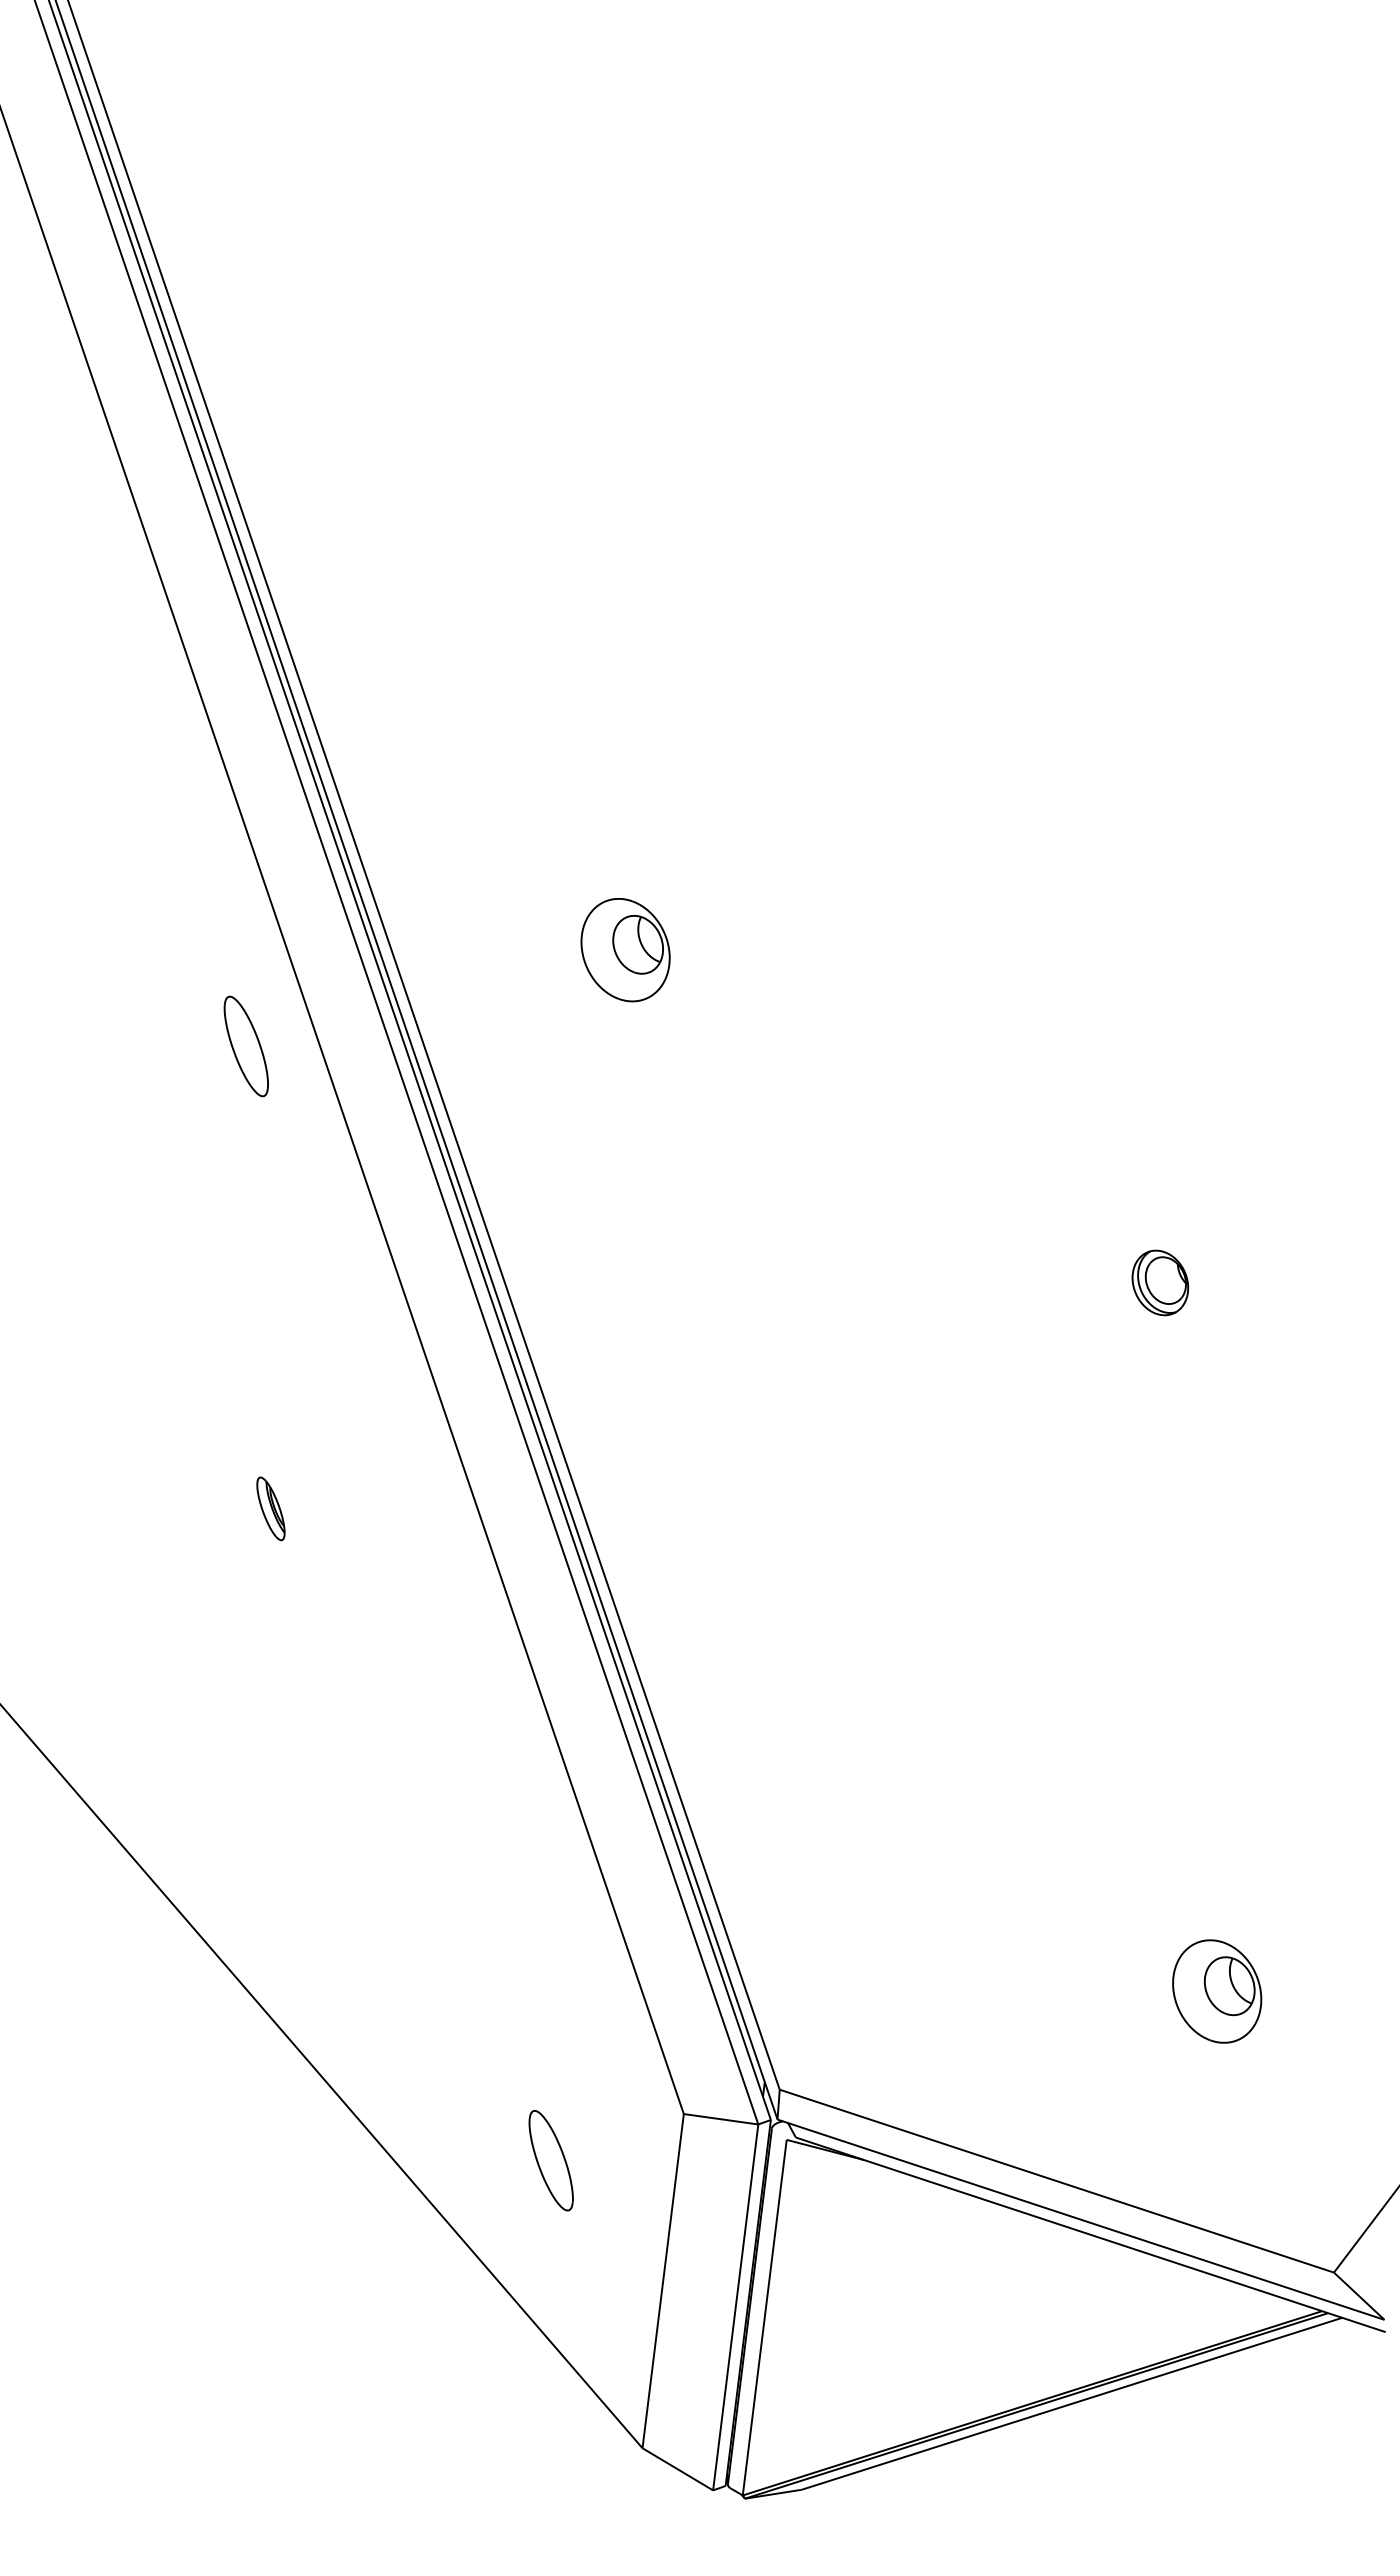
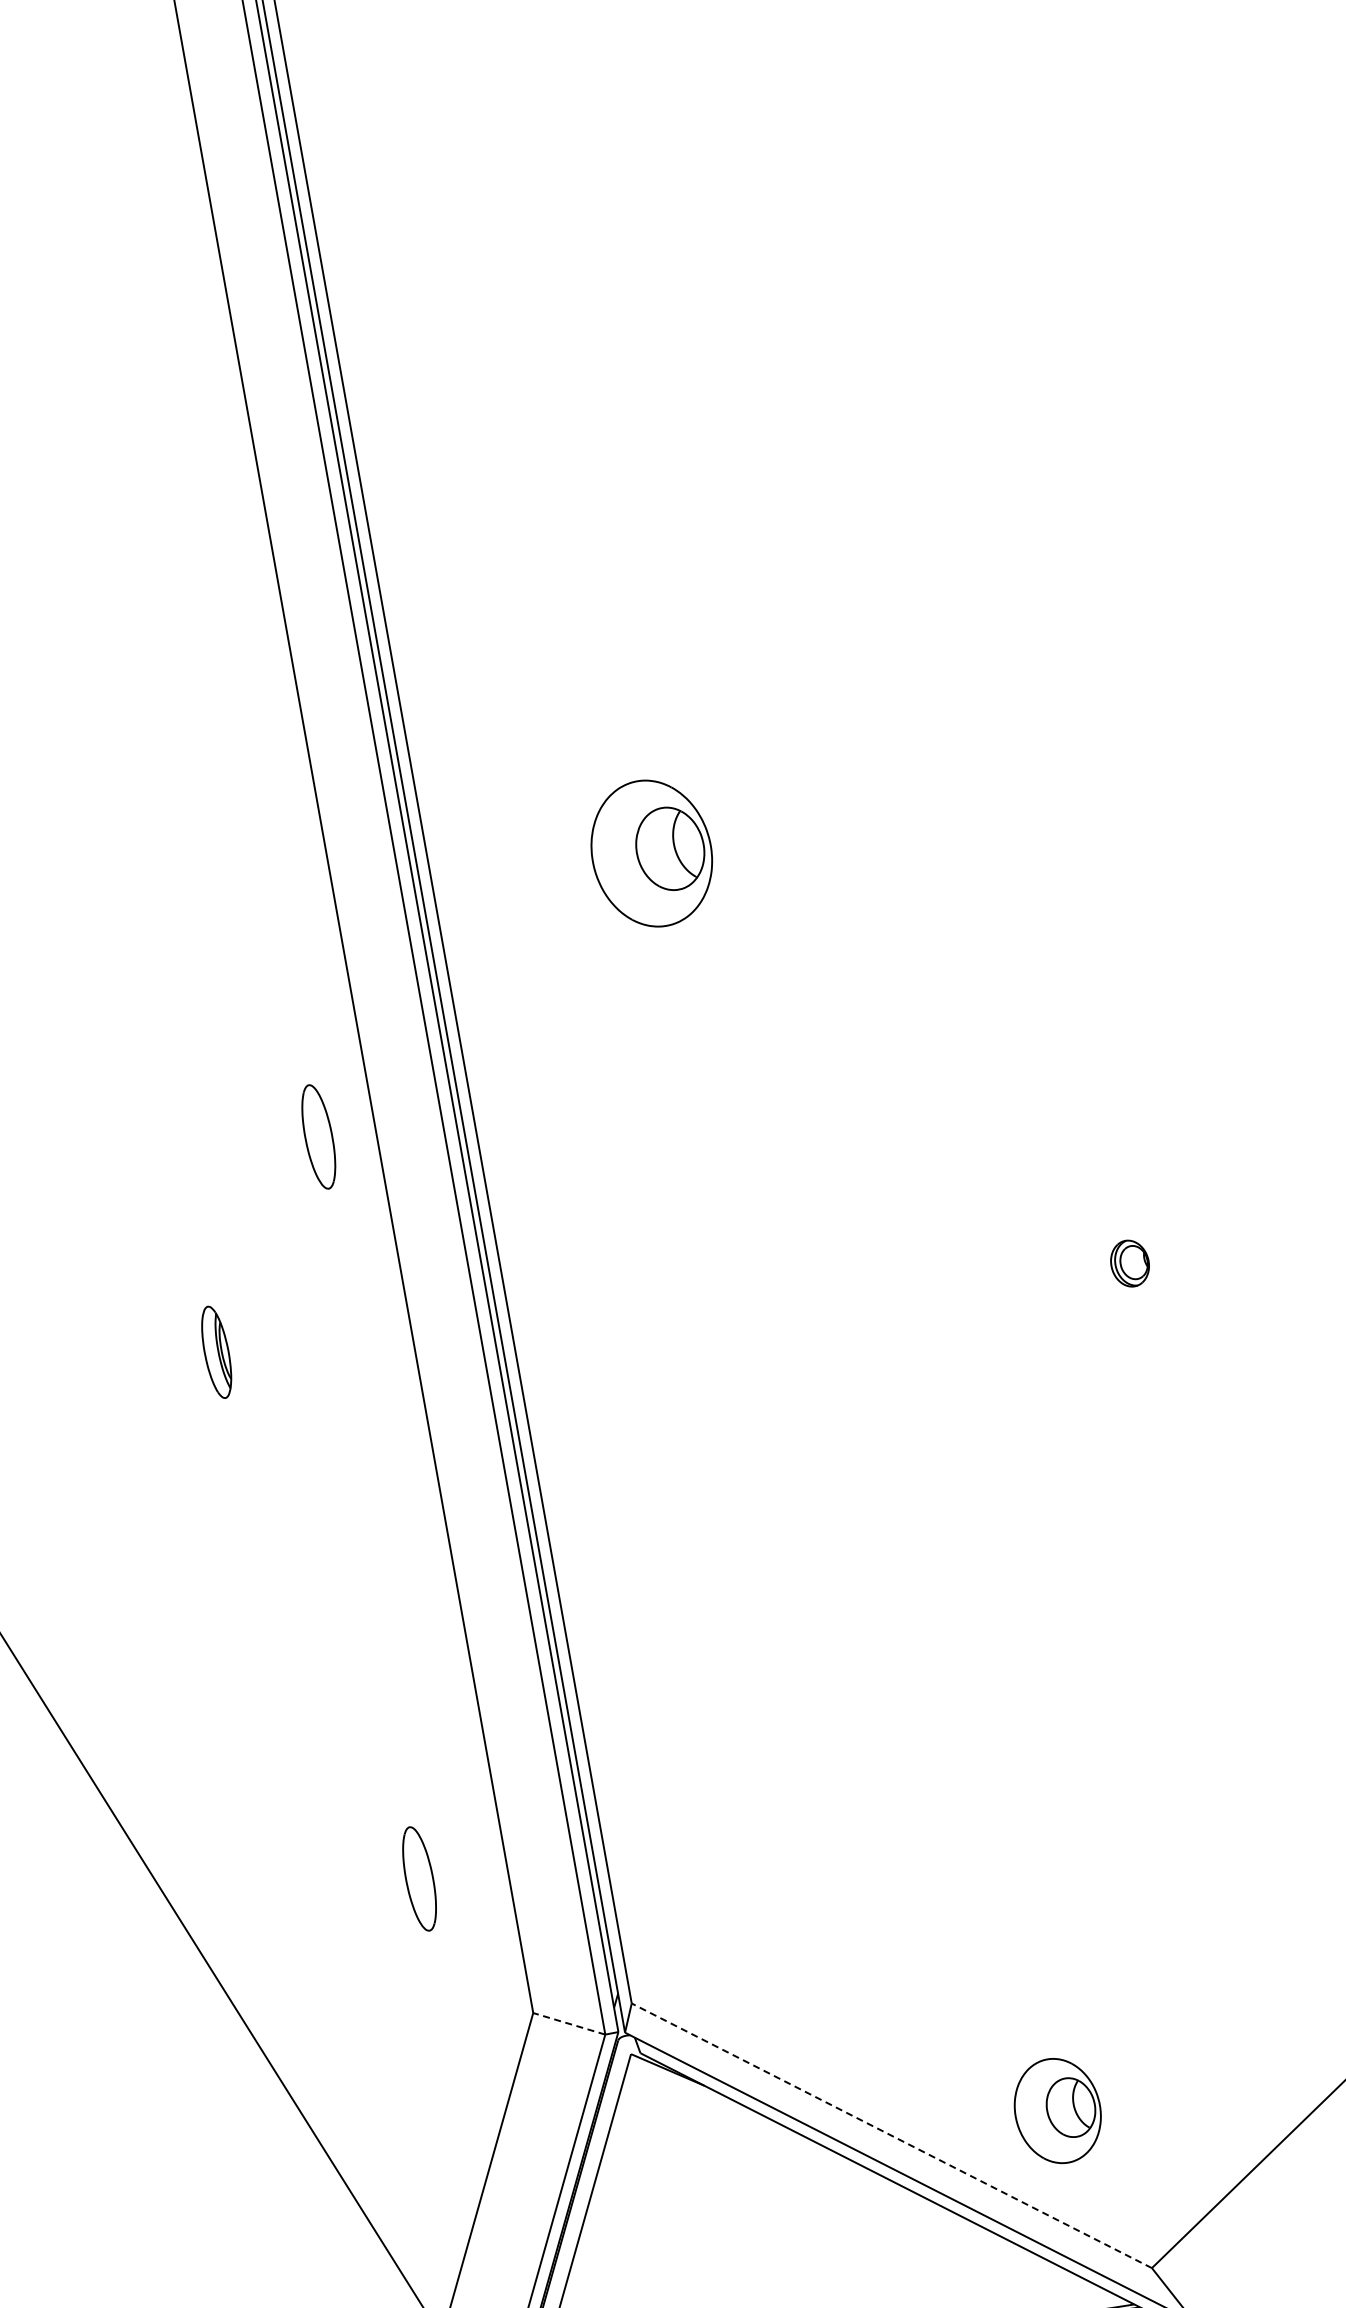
part: (625, 950) -> (651, 854), size x1.4
part: (245, 1046) -> (317, 1136), moved
part: (1160, 1282) -> (1130, 1263), size x0.7
part: (270, 1508) -> (216, 1351), size x1.4
part: (1217, 1991) -> (1058, 2111), moved
line: (721, 2119) -> (569, 2024), solid -> dashed
part: (550, 2160) -> (418, 1878), moved
line: (1056, 2181) -> (891, 2136), solid -> dashed

